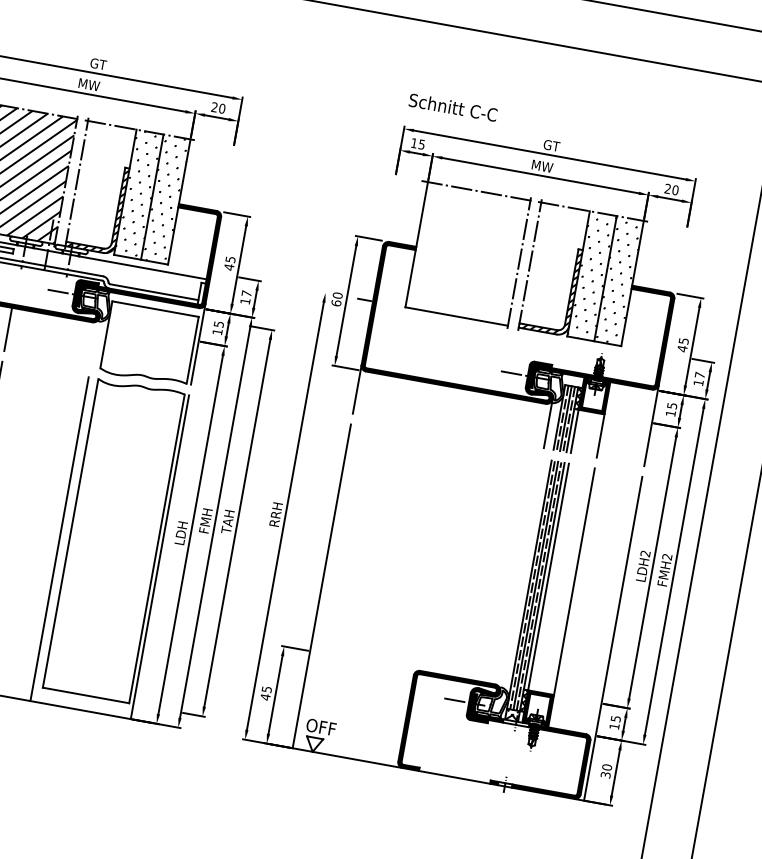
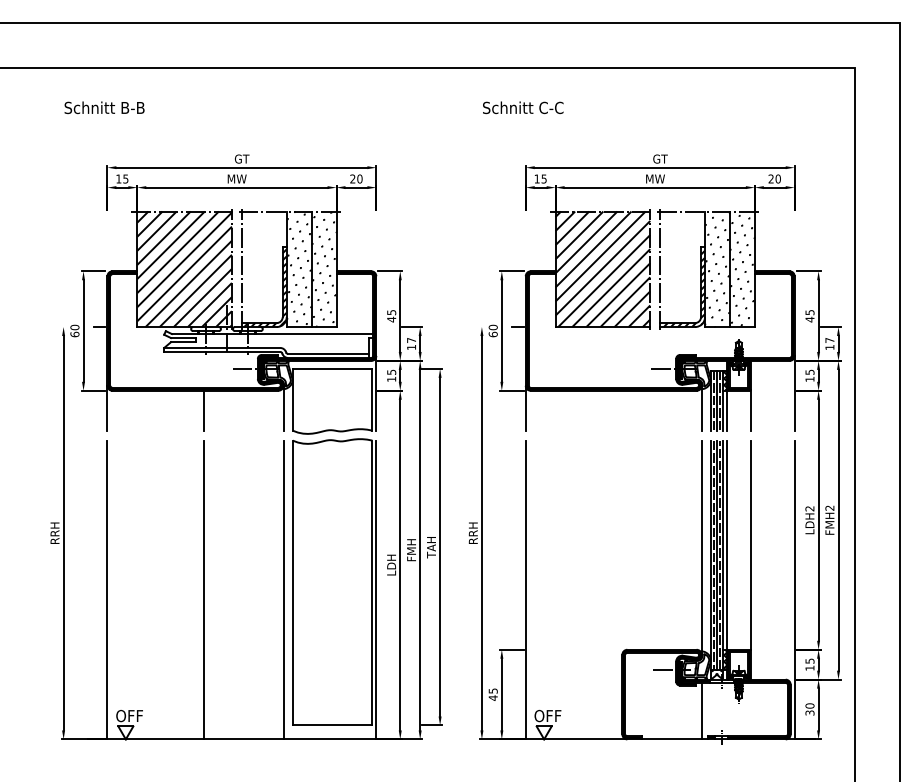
text: (453, 107) -> (523, 107), moved
hatch: (467, 254) -> (602, 269), added
line: (94, 341) -> (283, 407), added
line: (521, 574) -> (702, 547), added
line: (489, 751) -> (702, 710), added

